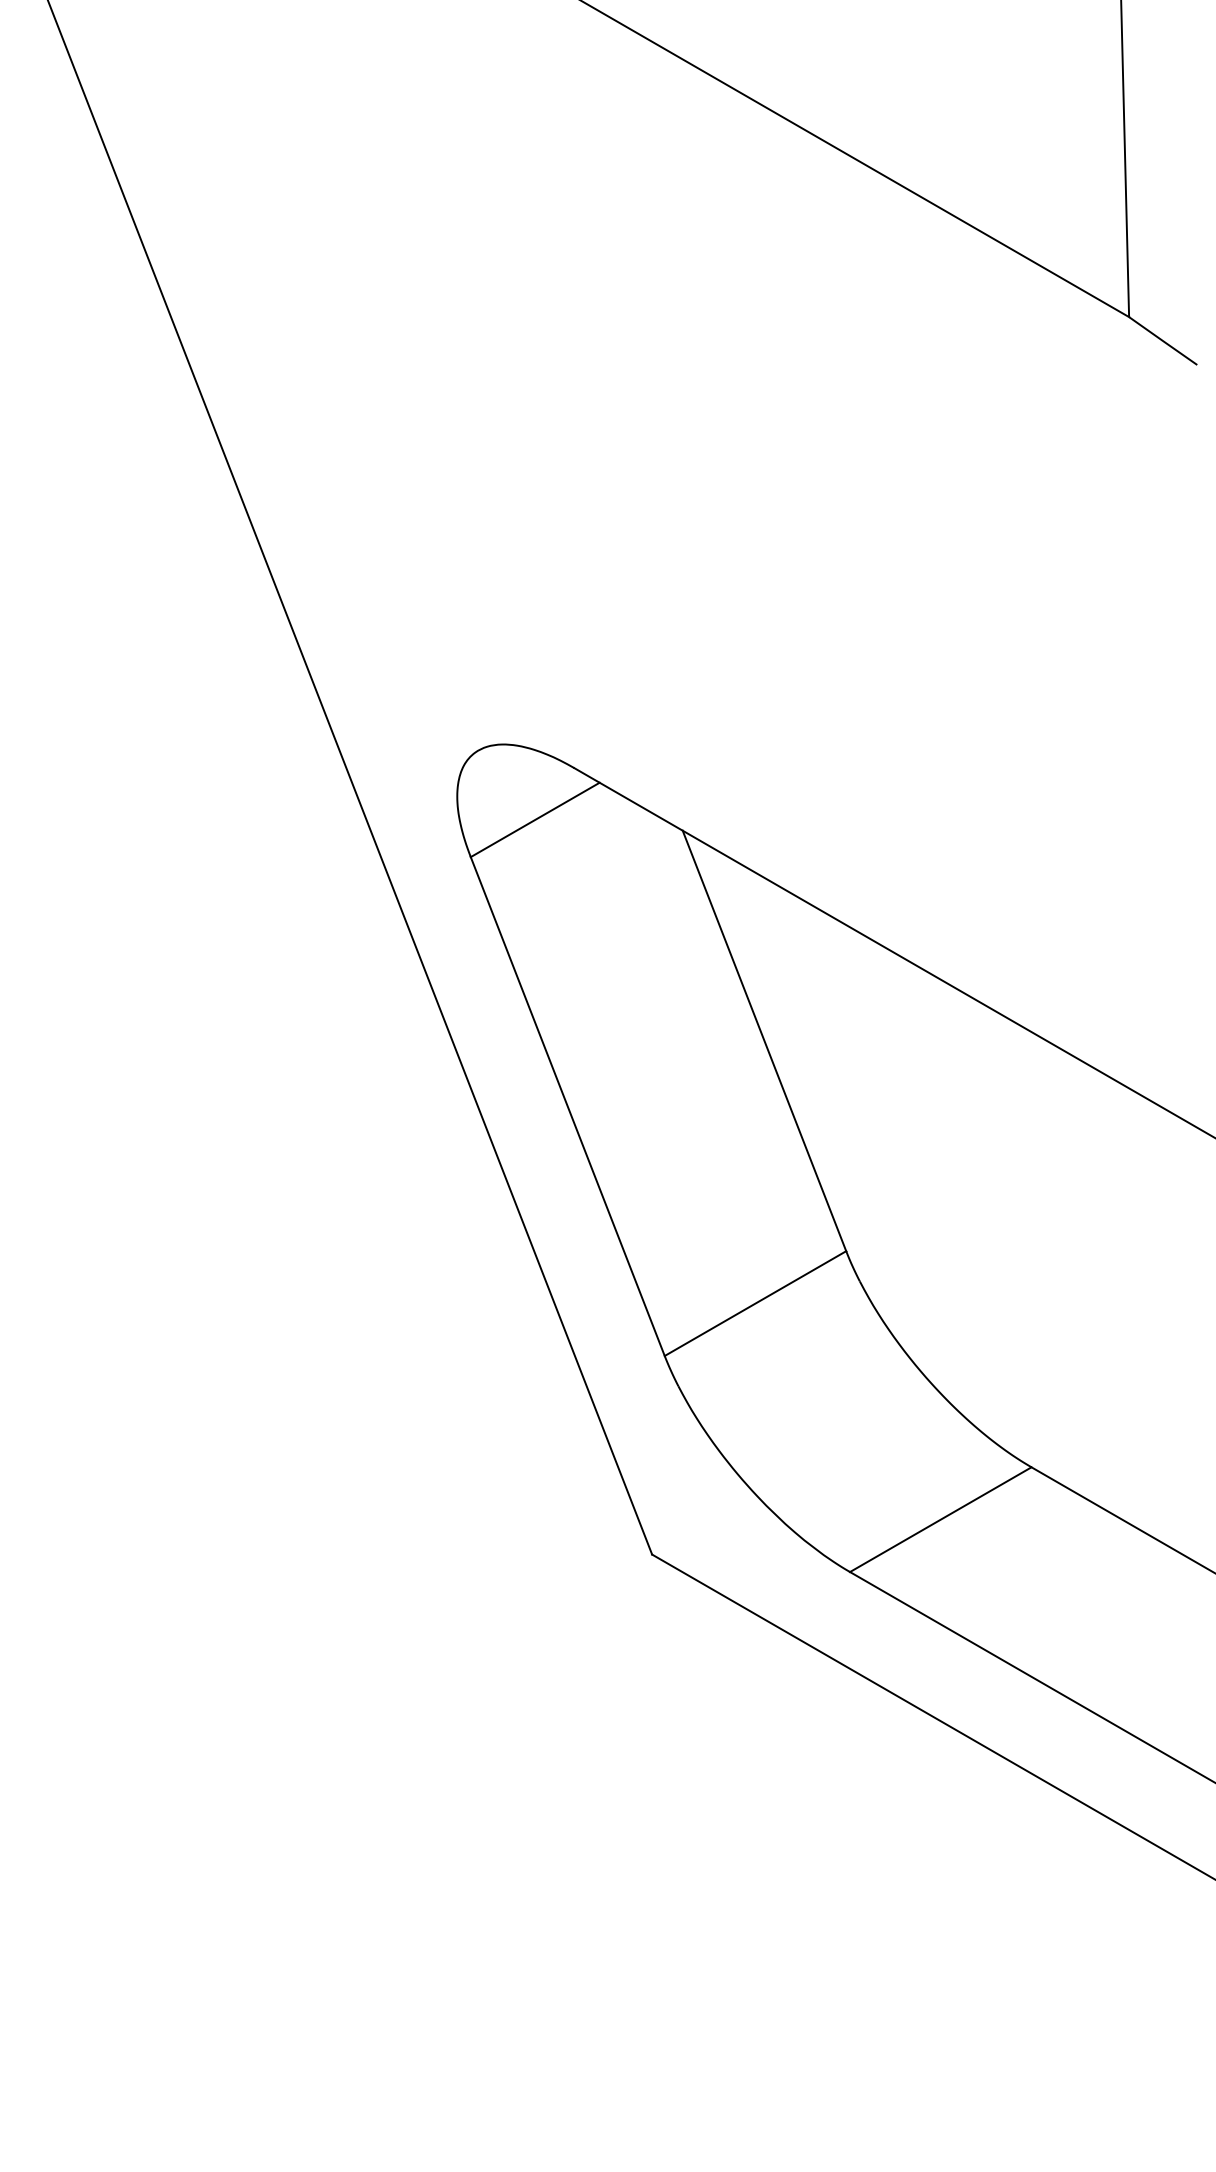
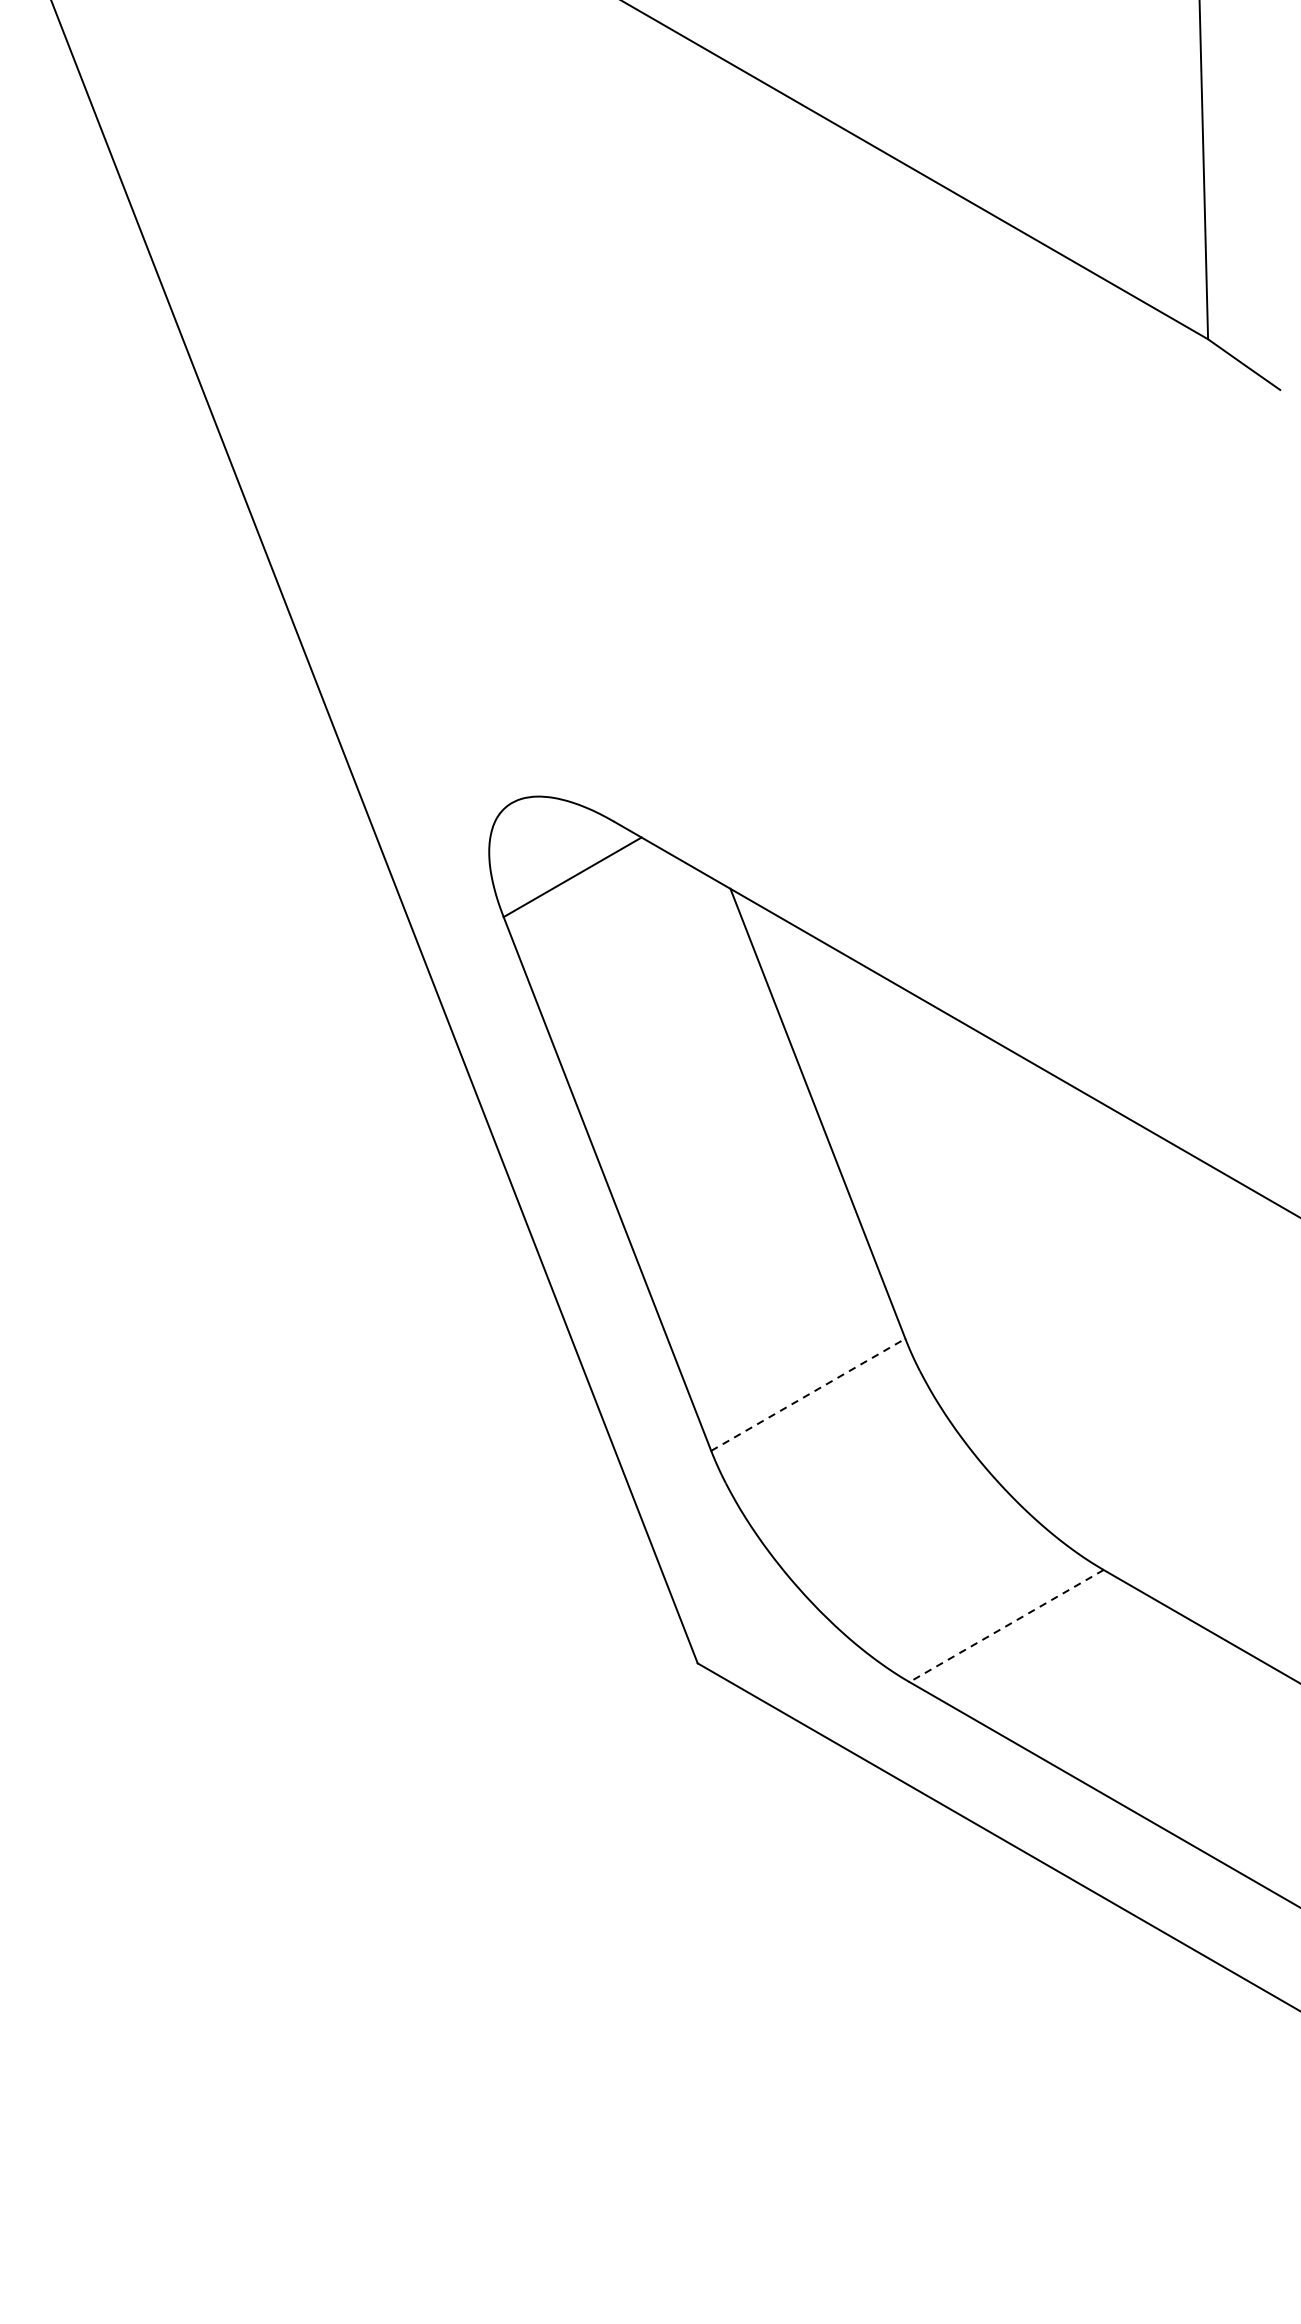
line: (755, 1303) -> (808, 1394), solid -> dashed
line: (940, 1519) -> (1006, 1625), solid -> dashed

